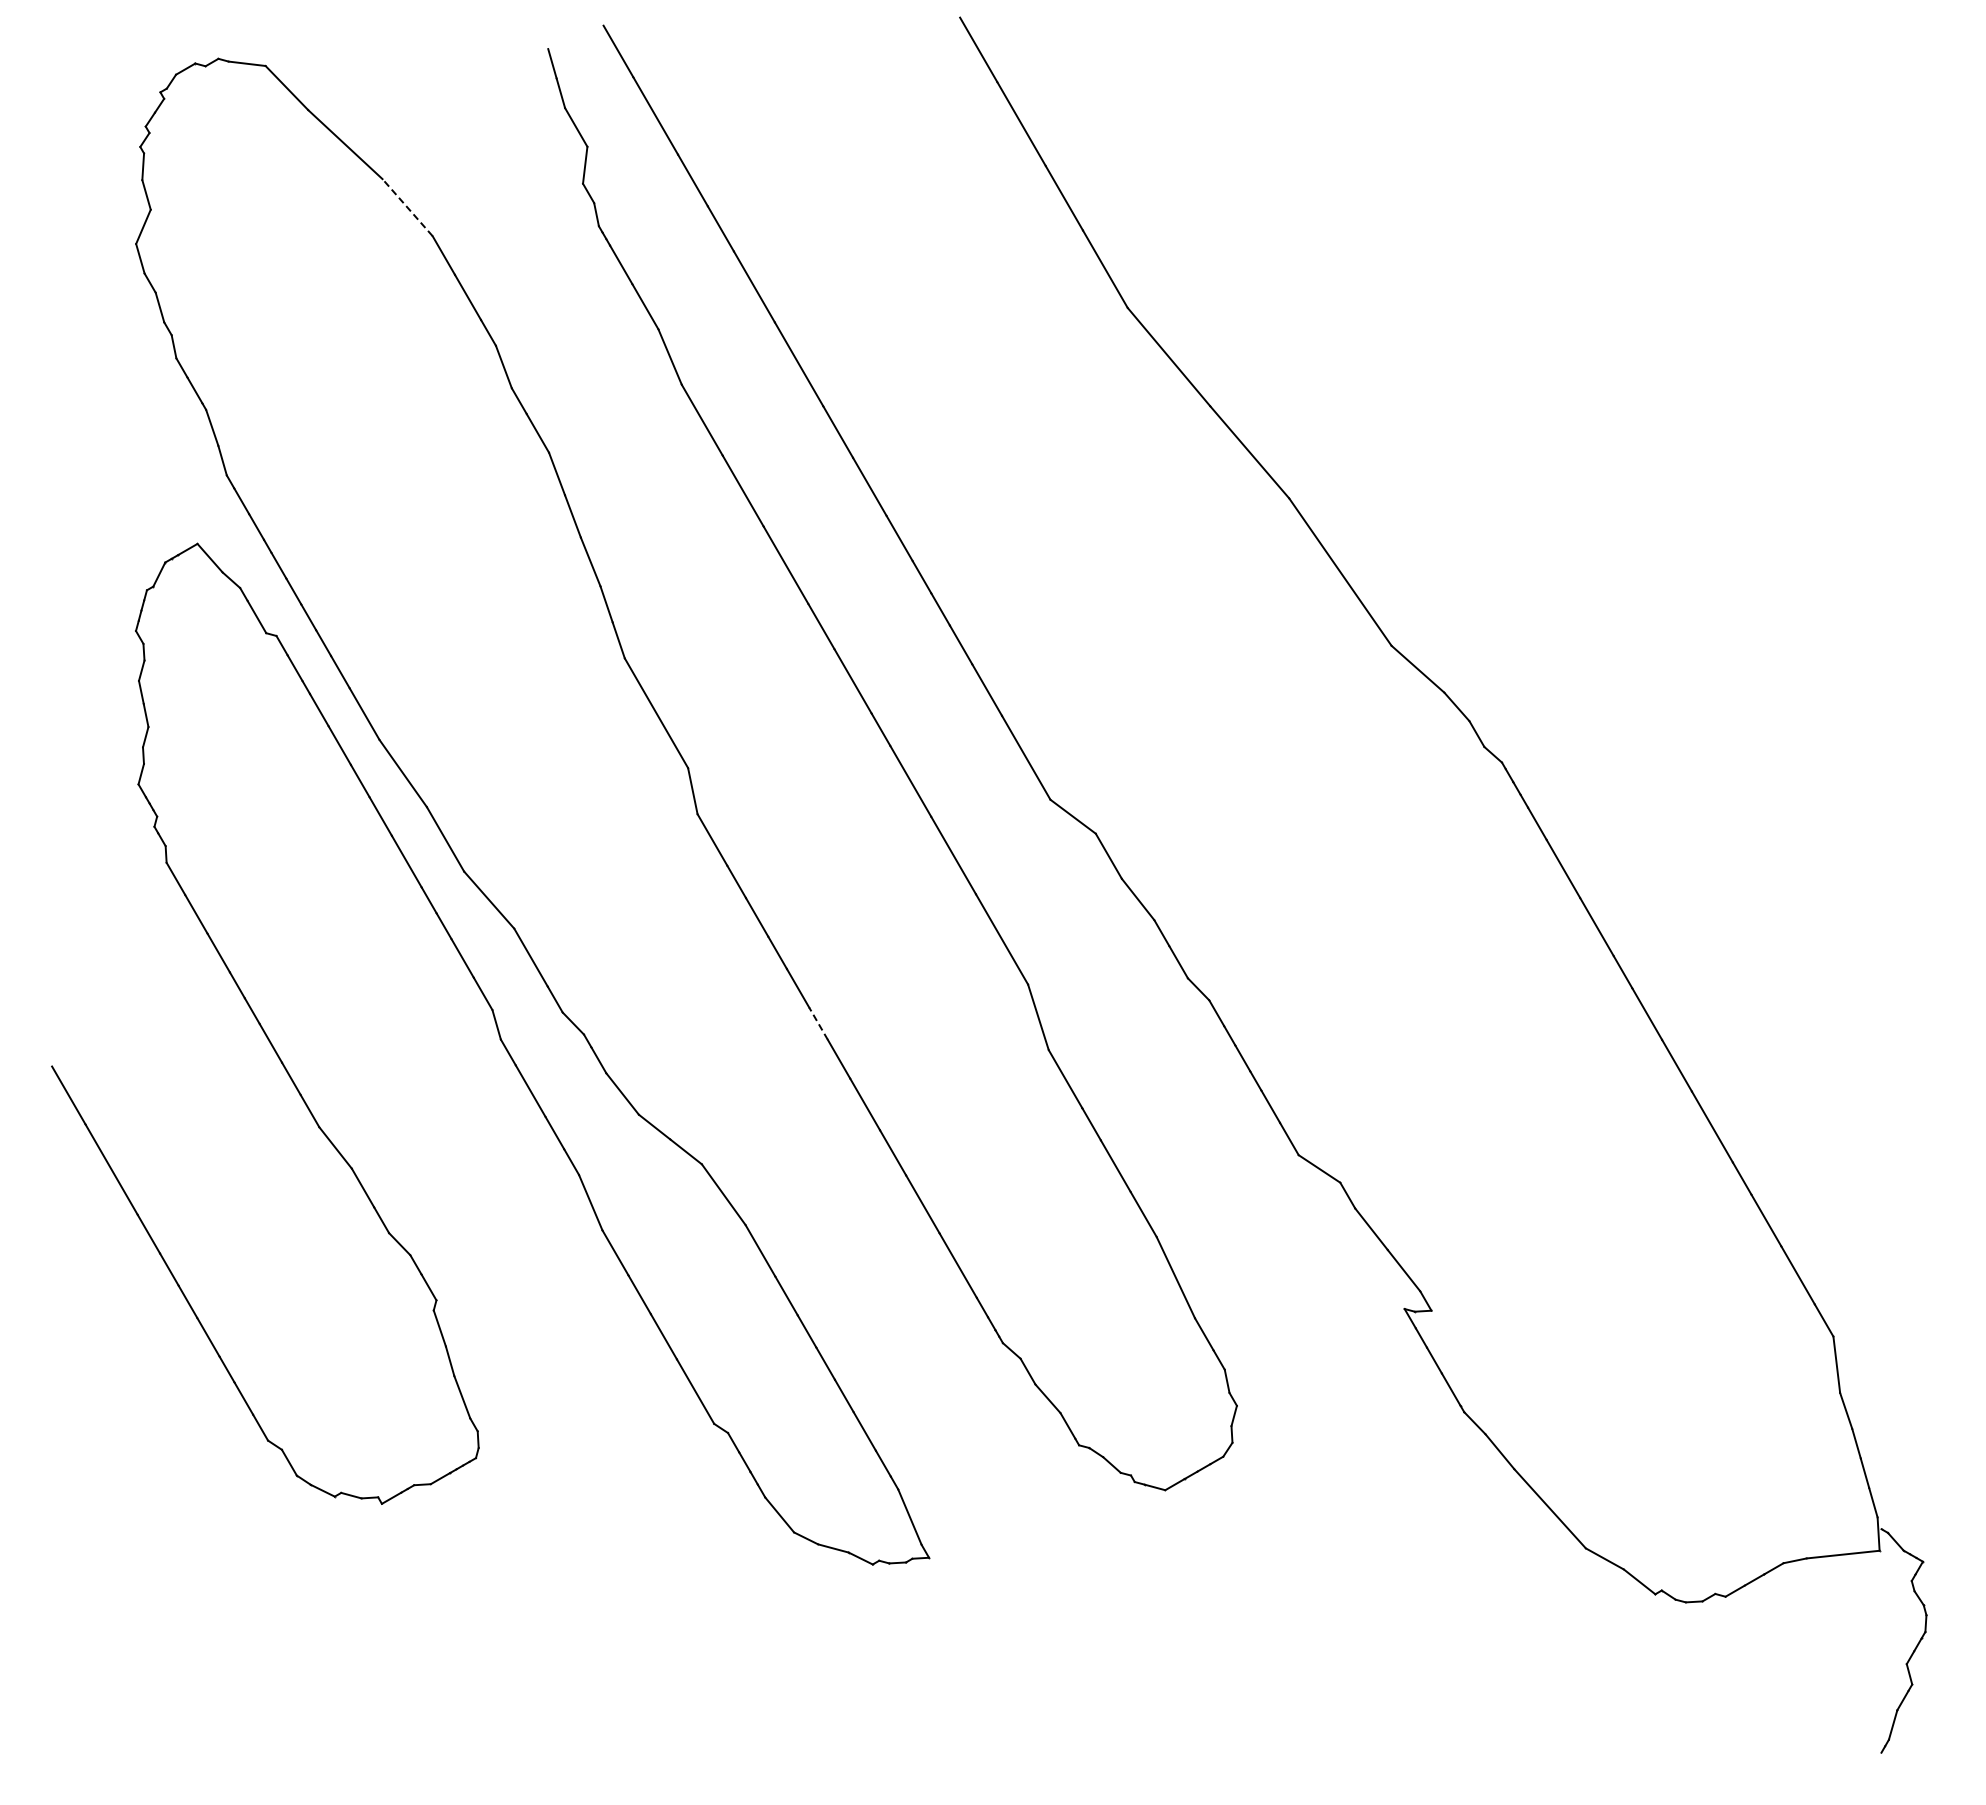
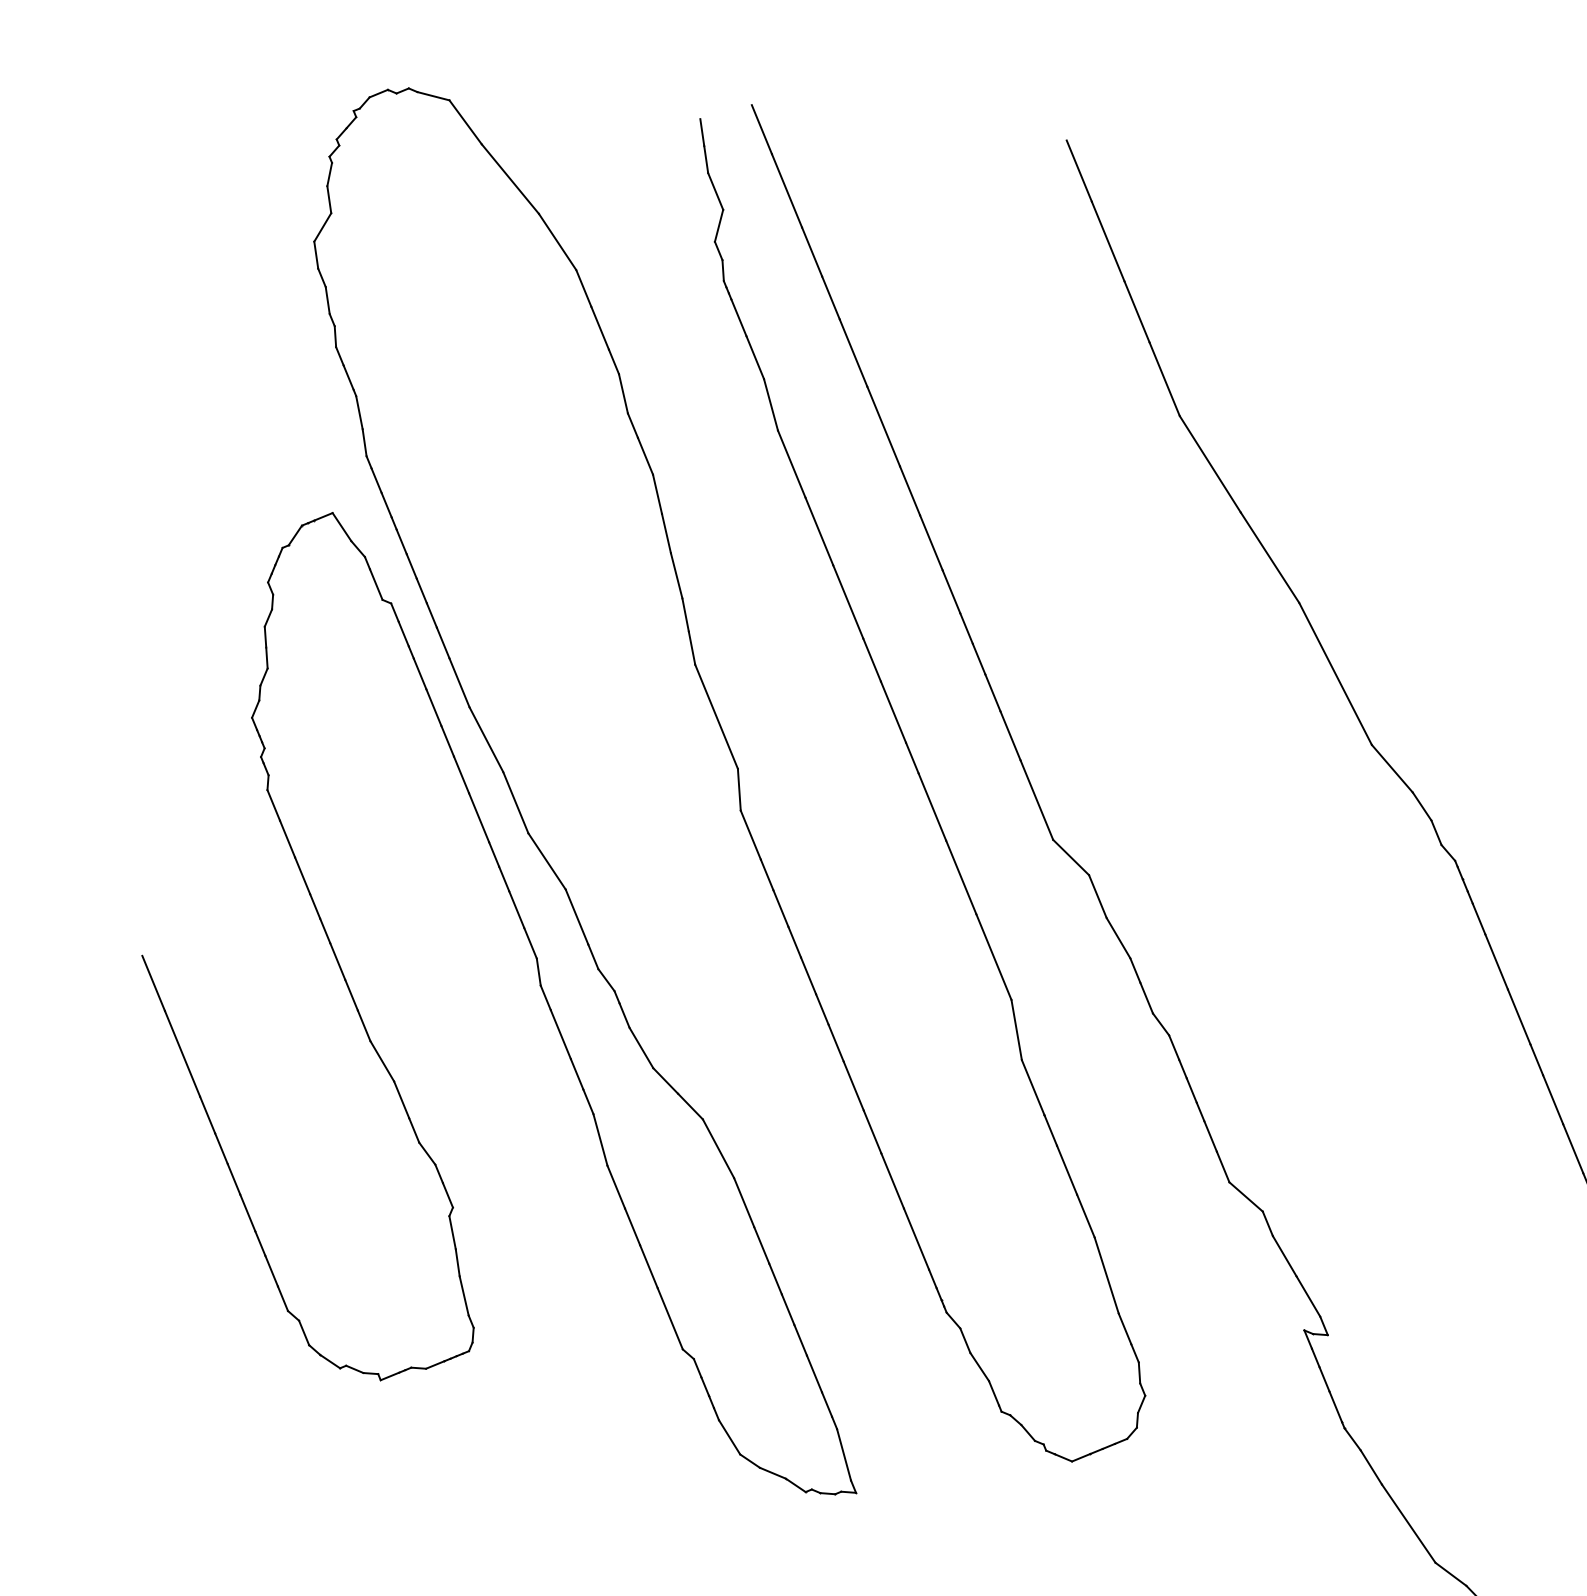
line: (407, 207) -> (557, 241), dashed -> solid
line: (818, 1023) -> (822, 1009), dashed -> solid

